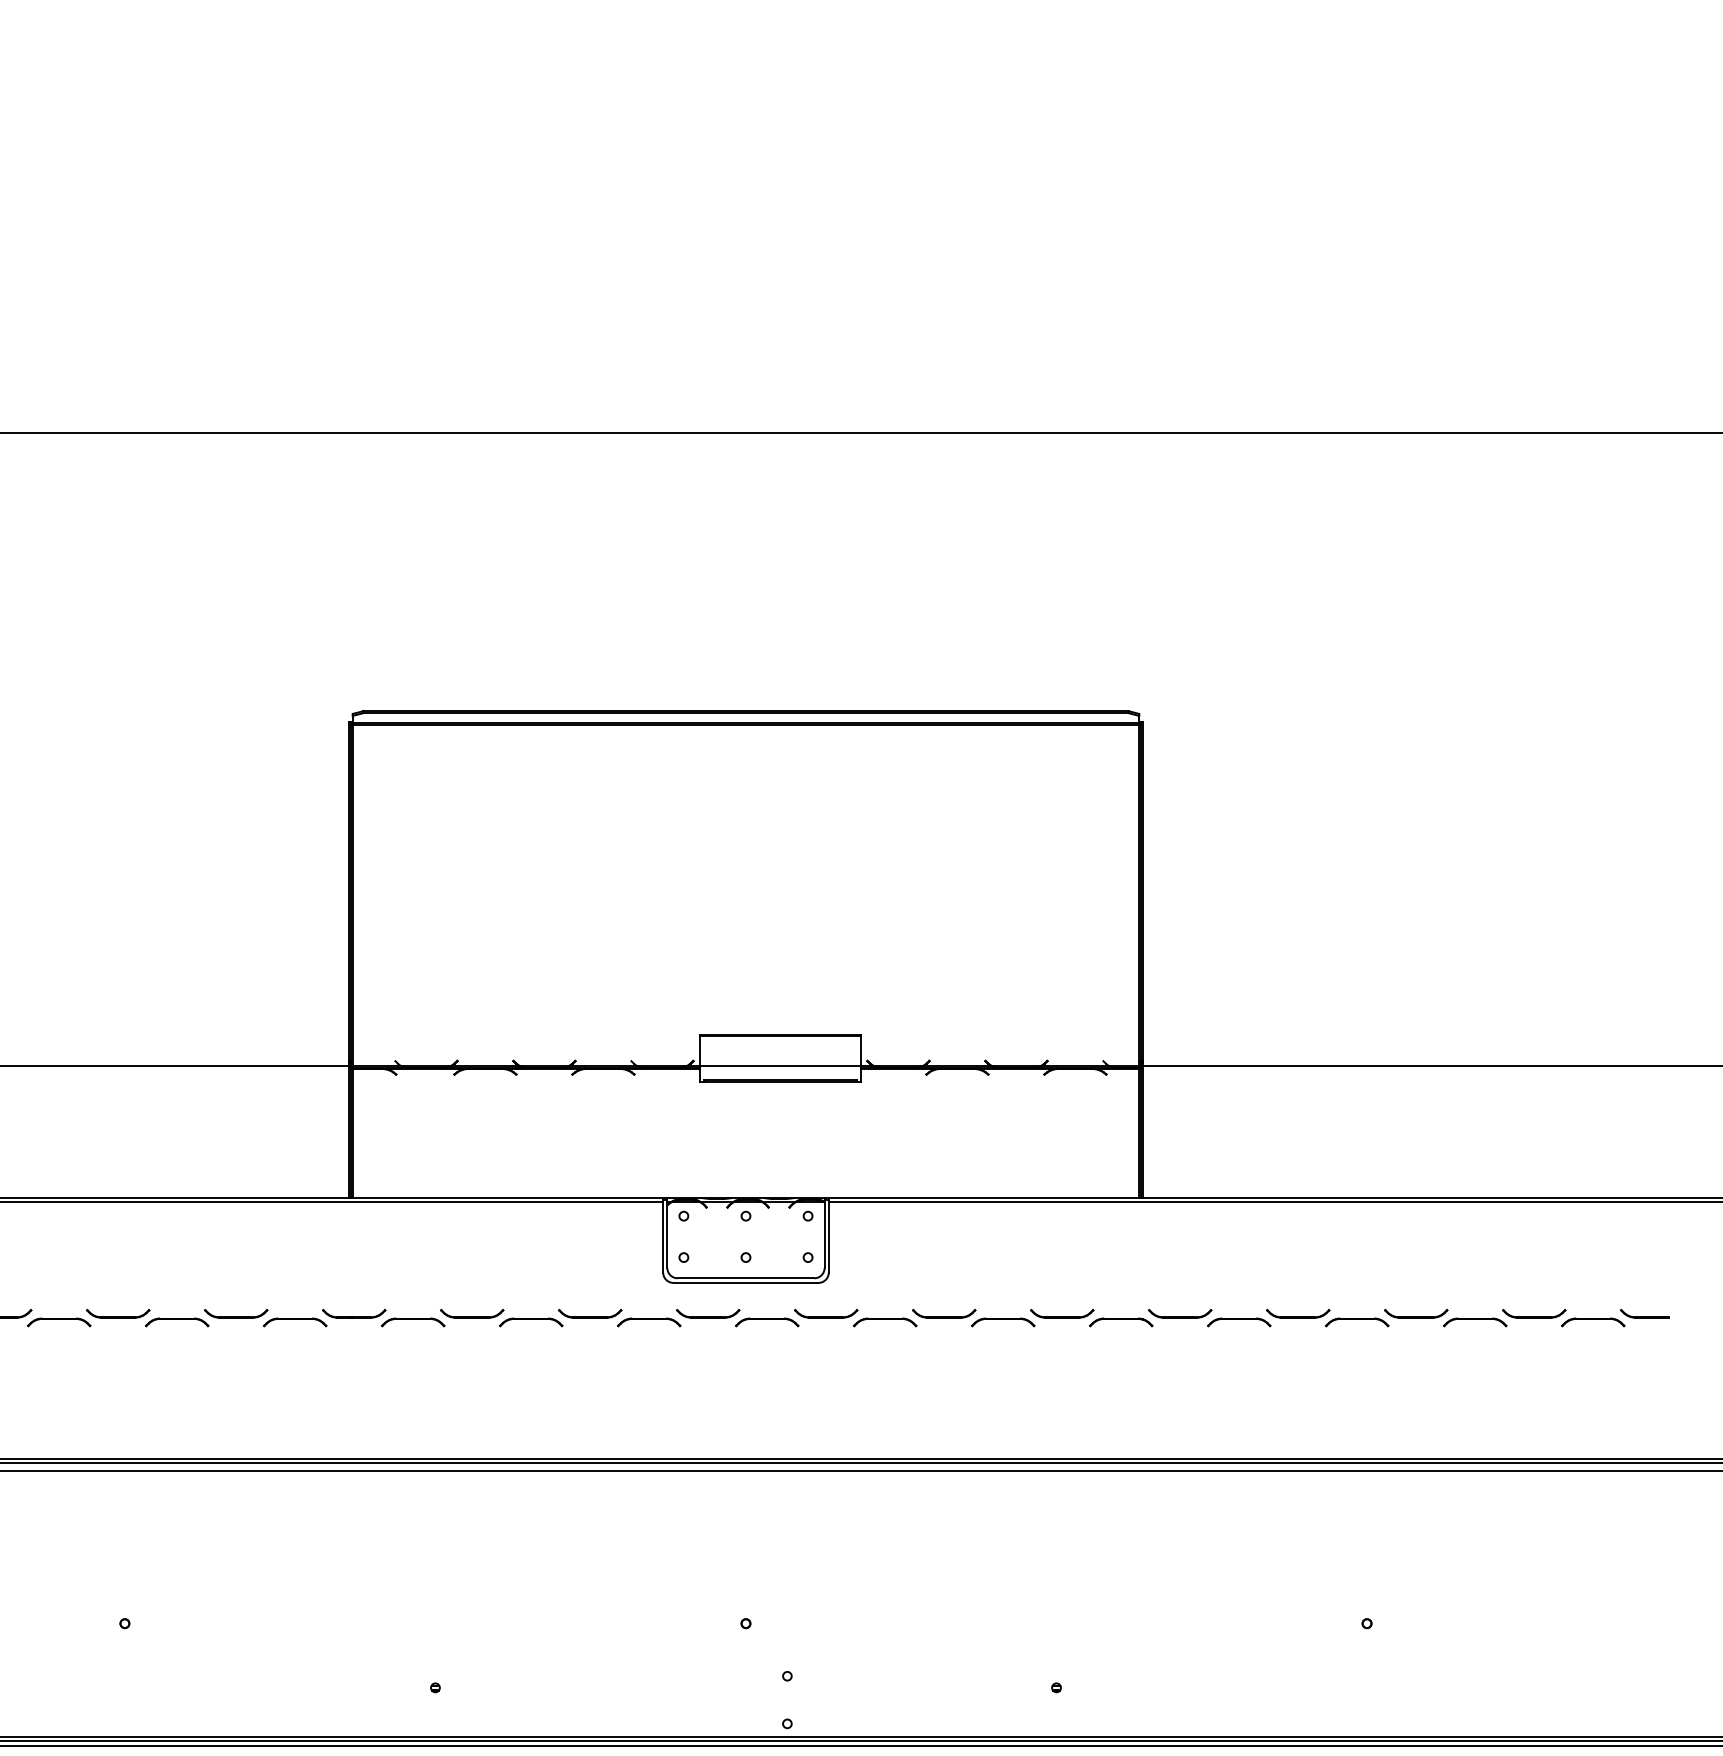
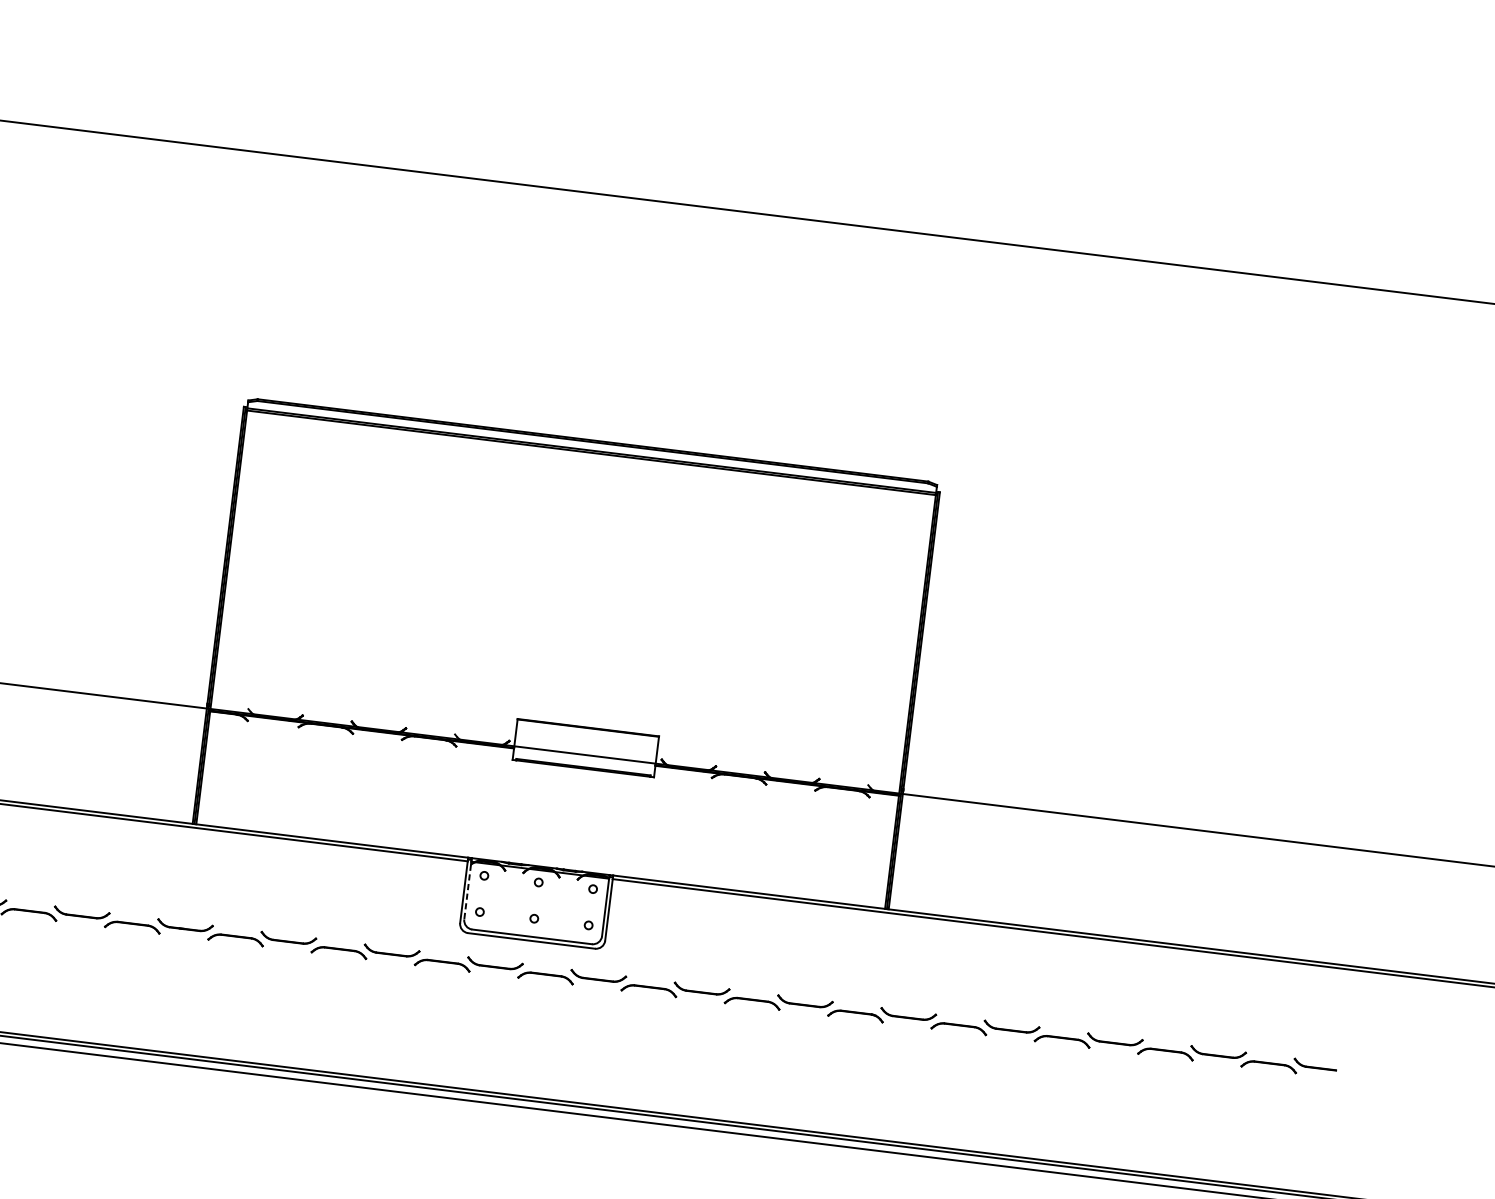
line: (667, 1237) -> (467, 892), solid -> dashed

